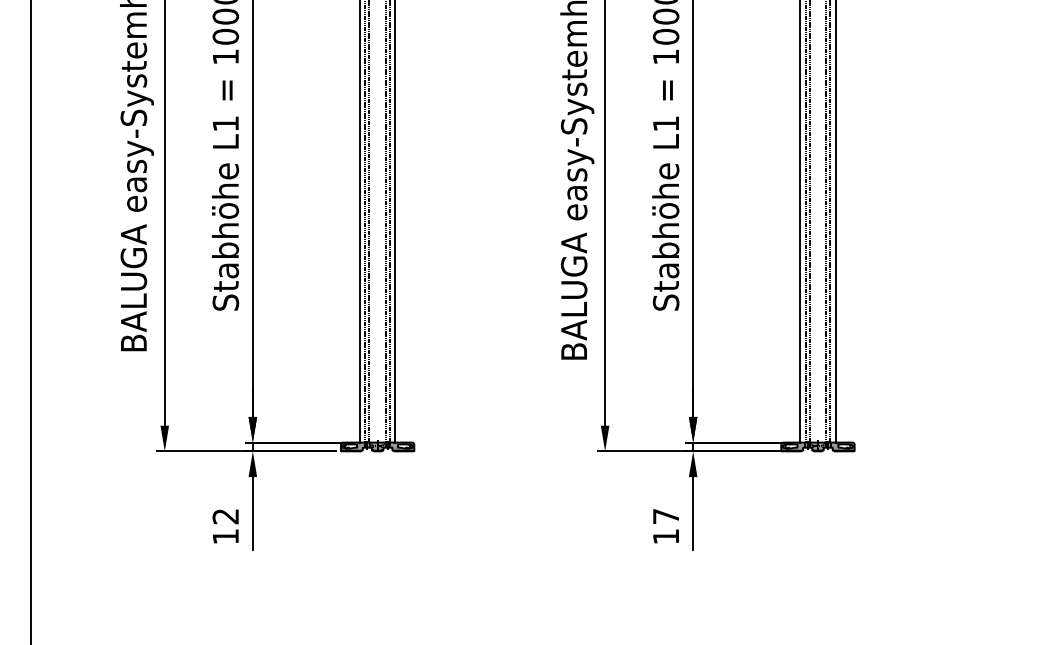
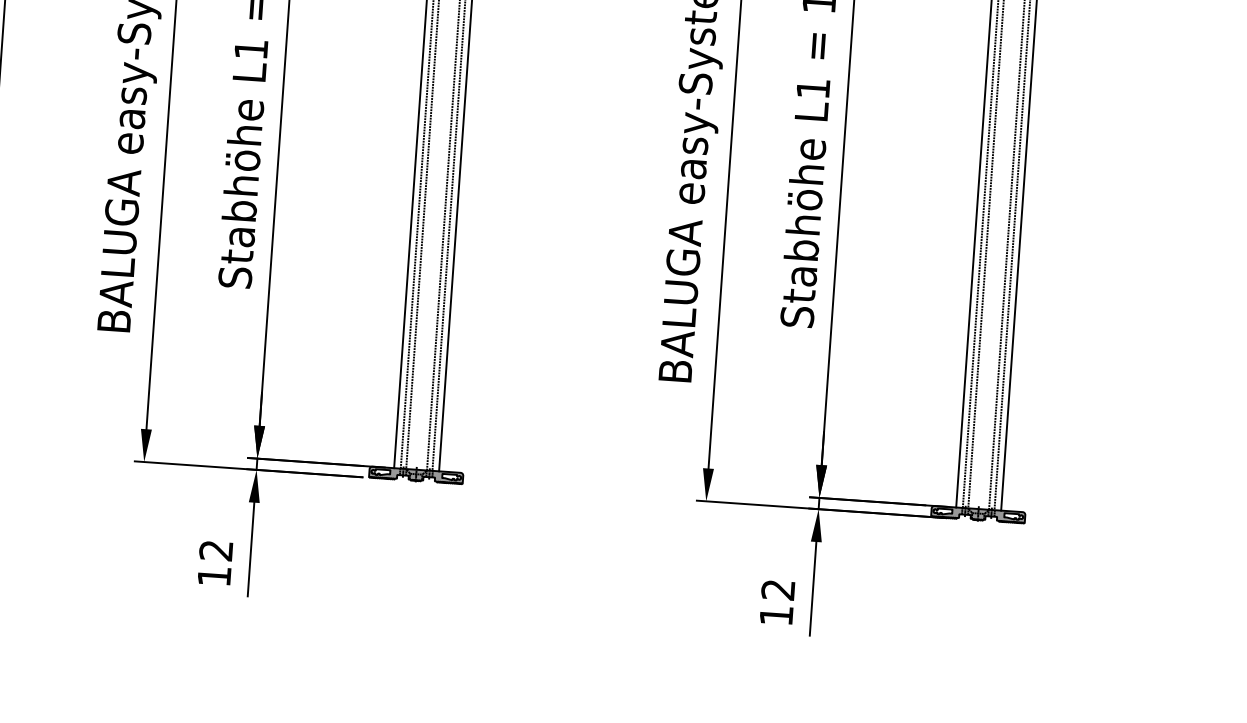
text: (665, 516) -> (777, 589), 17 -> 12

